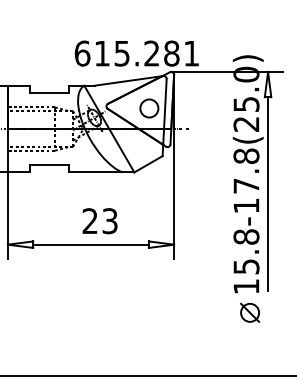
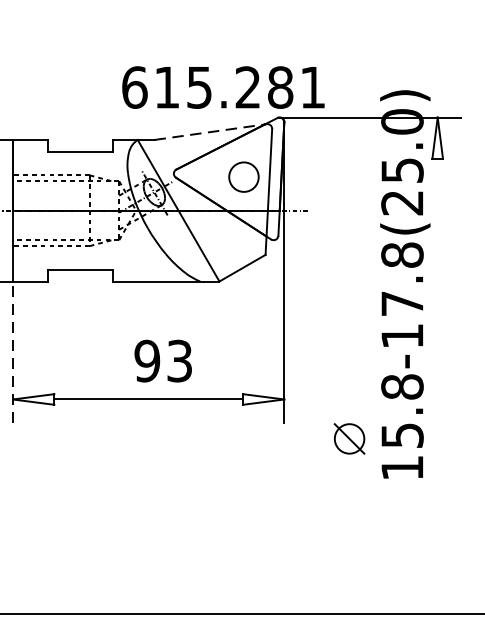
line: (128, 80) -> (209, 131), solid -> dashed
line: (268, 193) -> (438, 315), removed
line: (7, 215) -> (12, 351), solid -> dashed
text: (89, 221) -> (146, 361), 23 -> 93
part: (250, 312) -> (350, 438), moved

